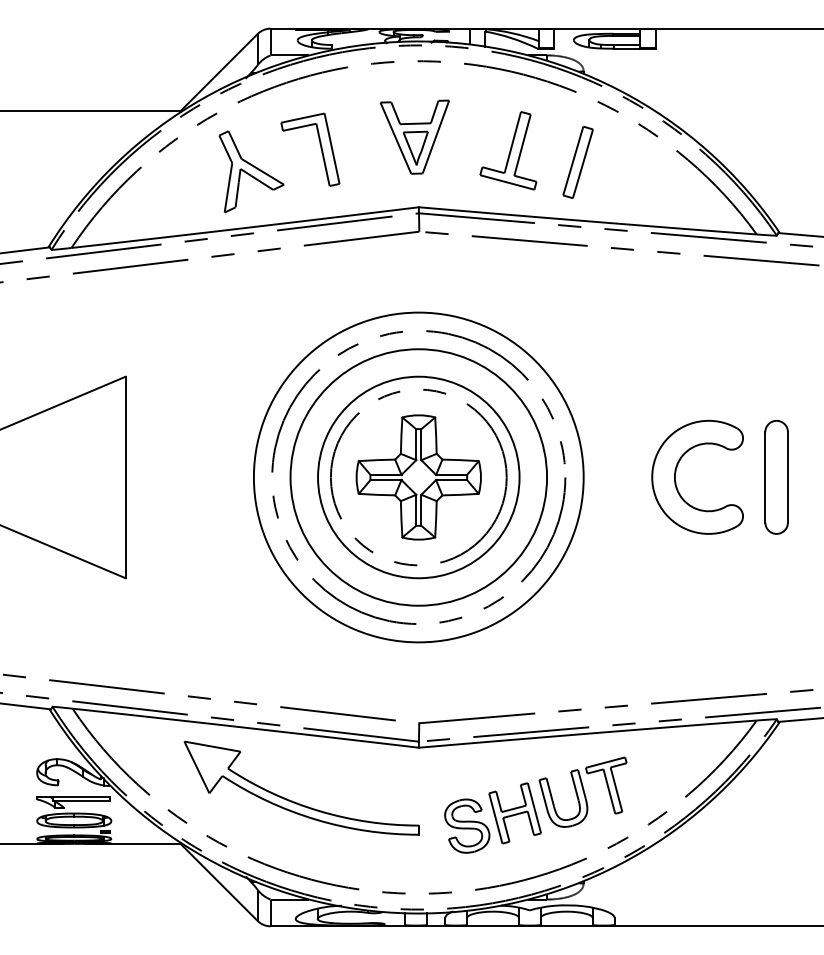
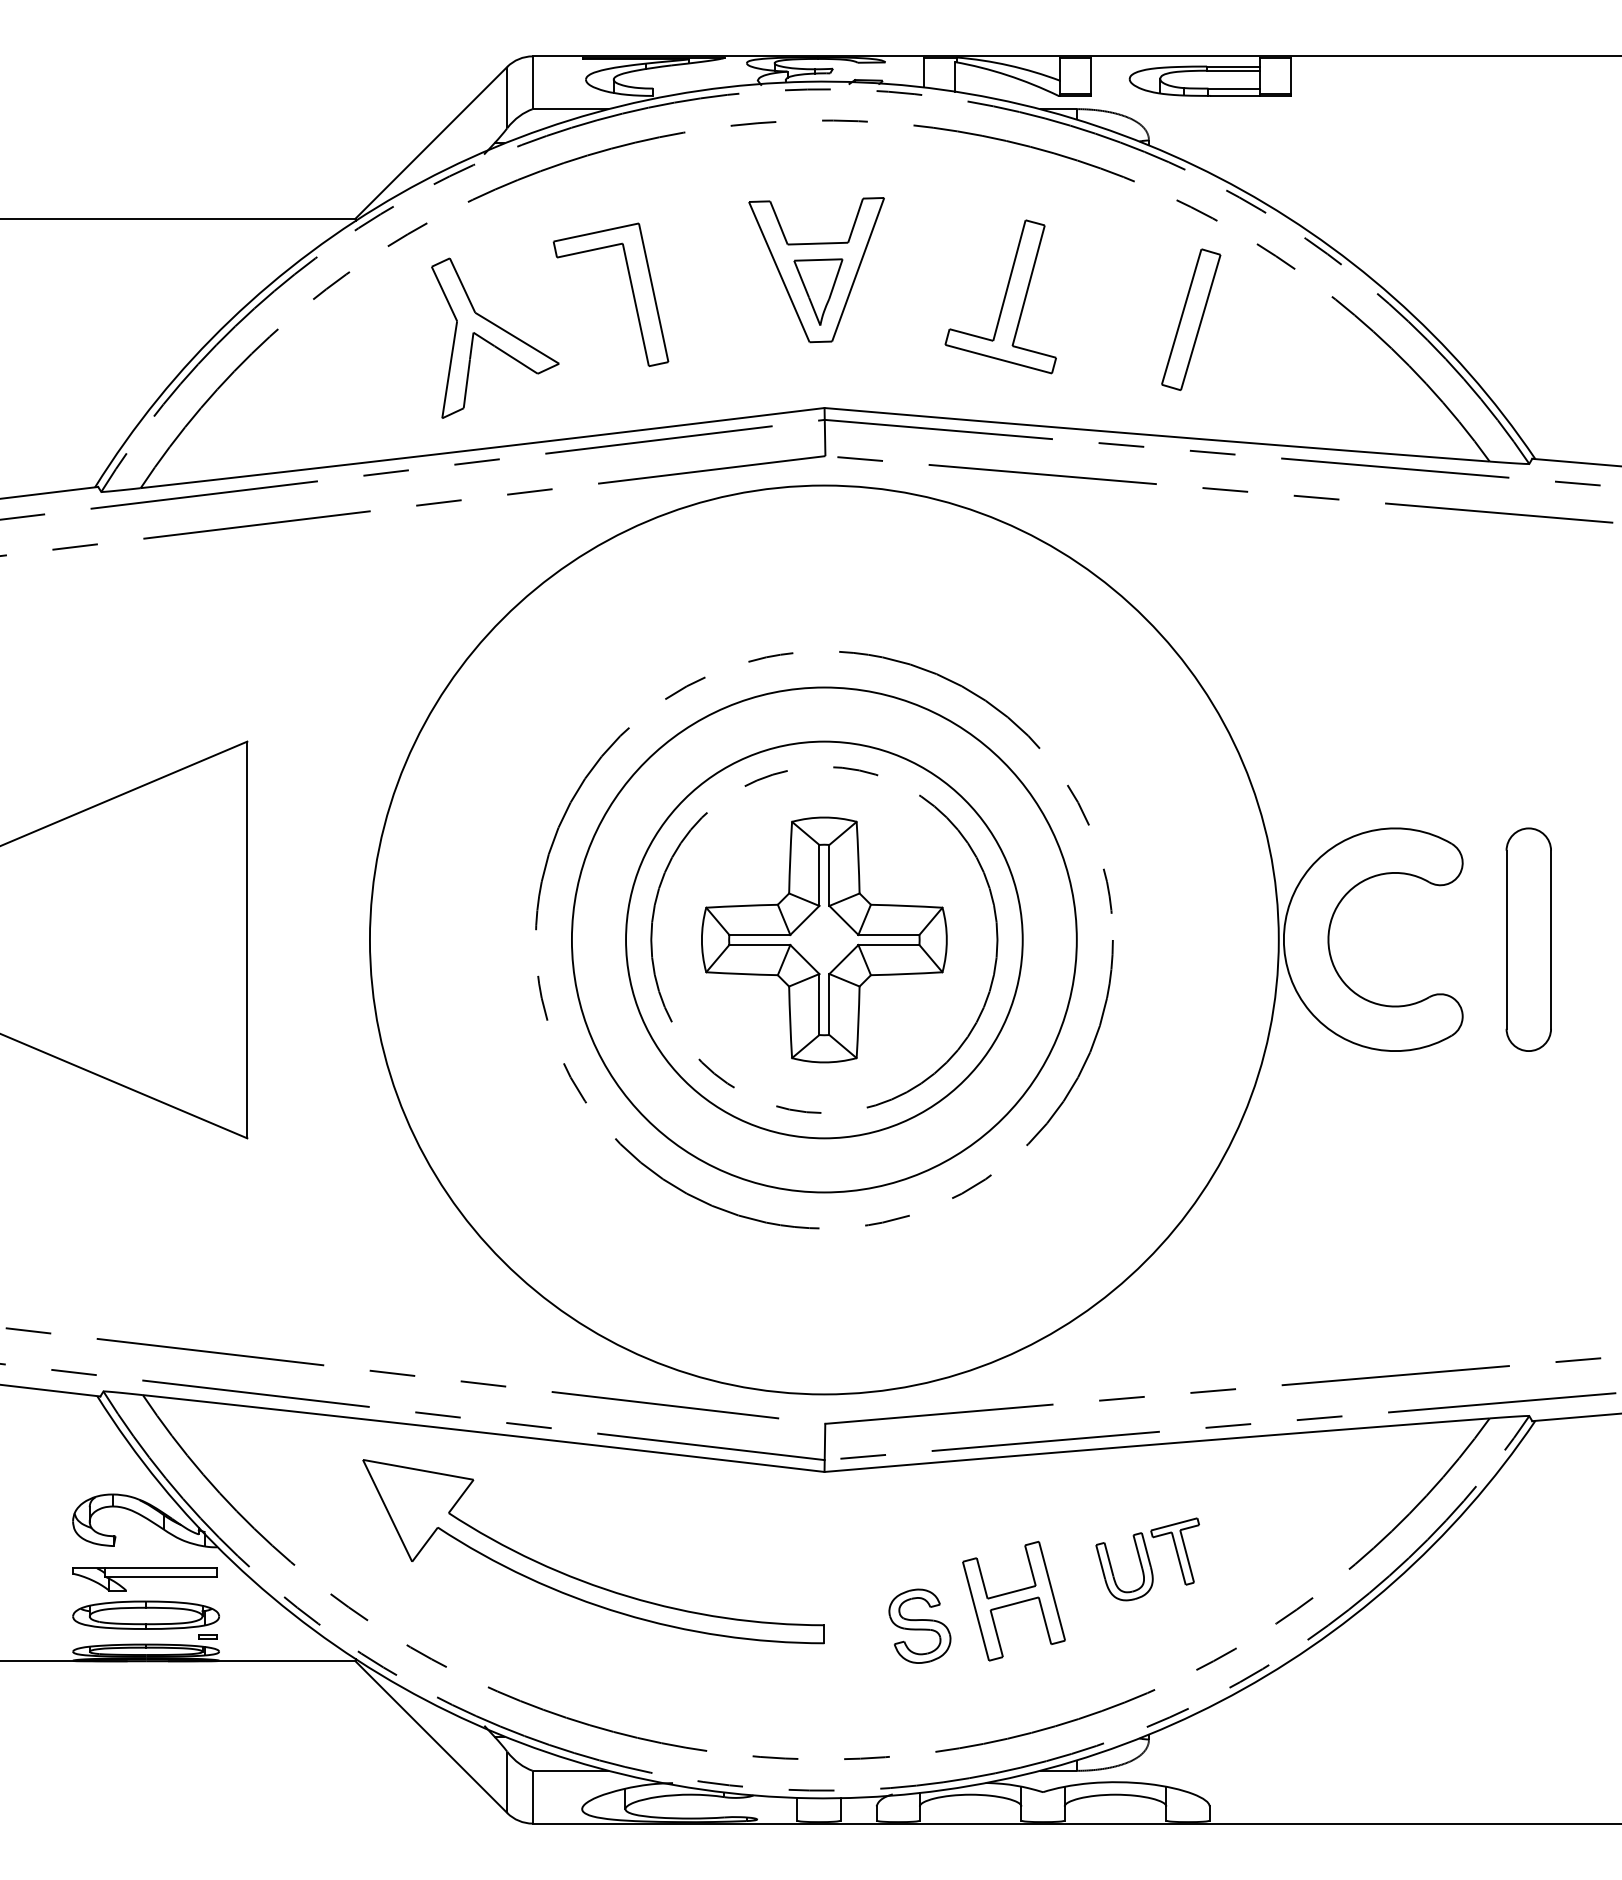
part: (577, 162) -> (1189, 319), moved
circle: (418, 477) -> (823, 940), size x1.4
part: (582, 791) -> (1146, 1558), size x0.6
part: (467, 825) -> (920, 1625), size x0.7

